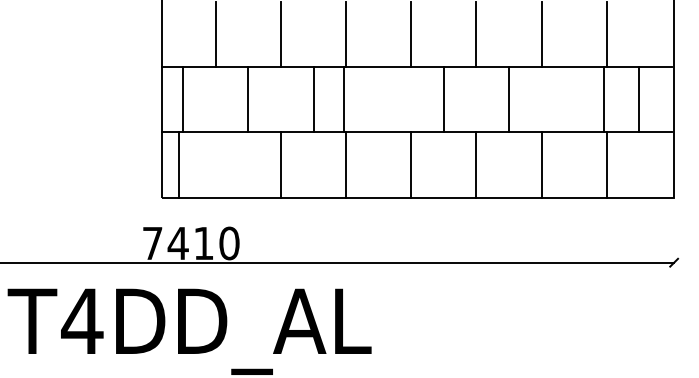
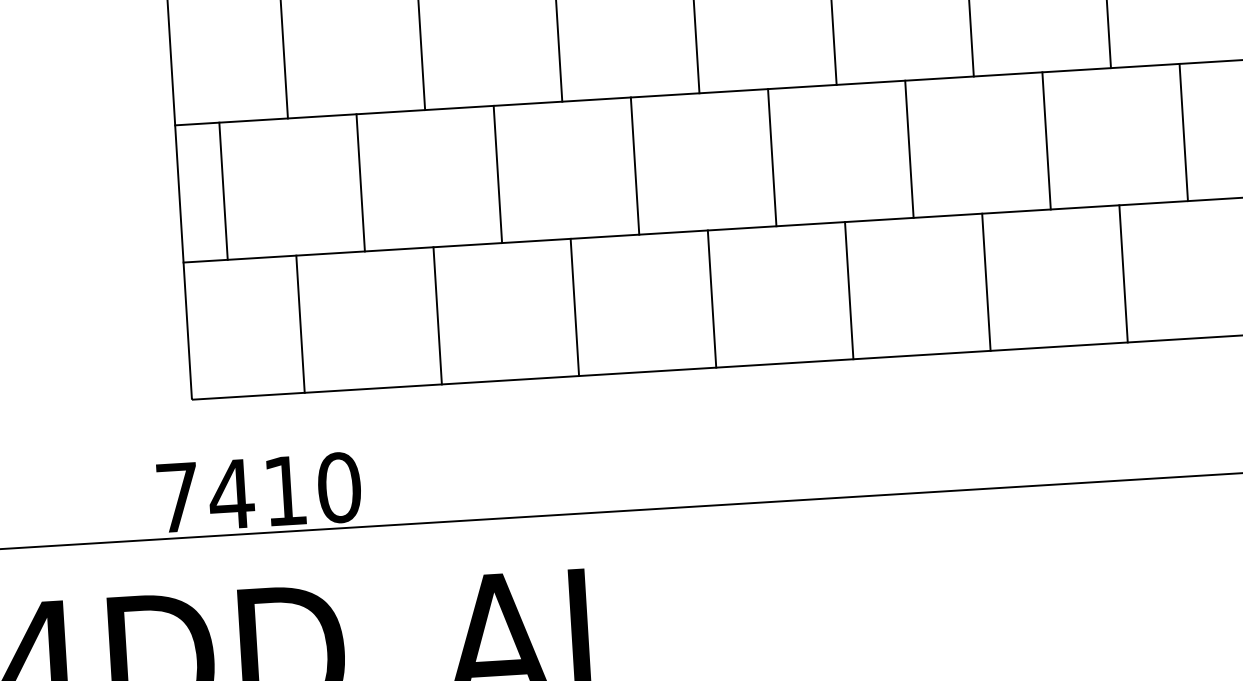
line: (343, 99) -> (634, 165), moved
line: (604, 99) -> (1047, 140), moved
line: (178, 164) -> (299, 323), moved

